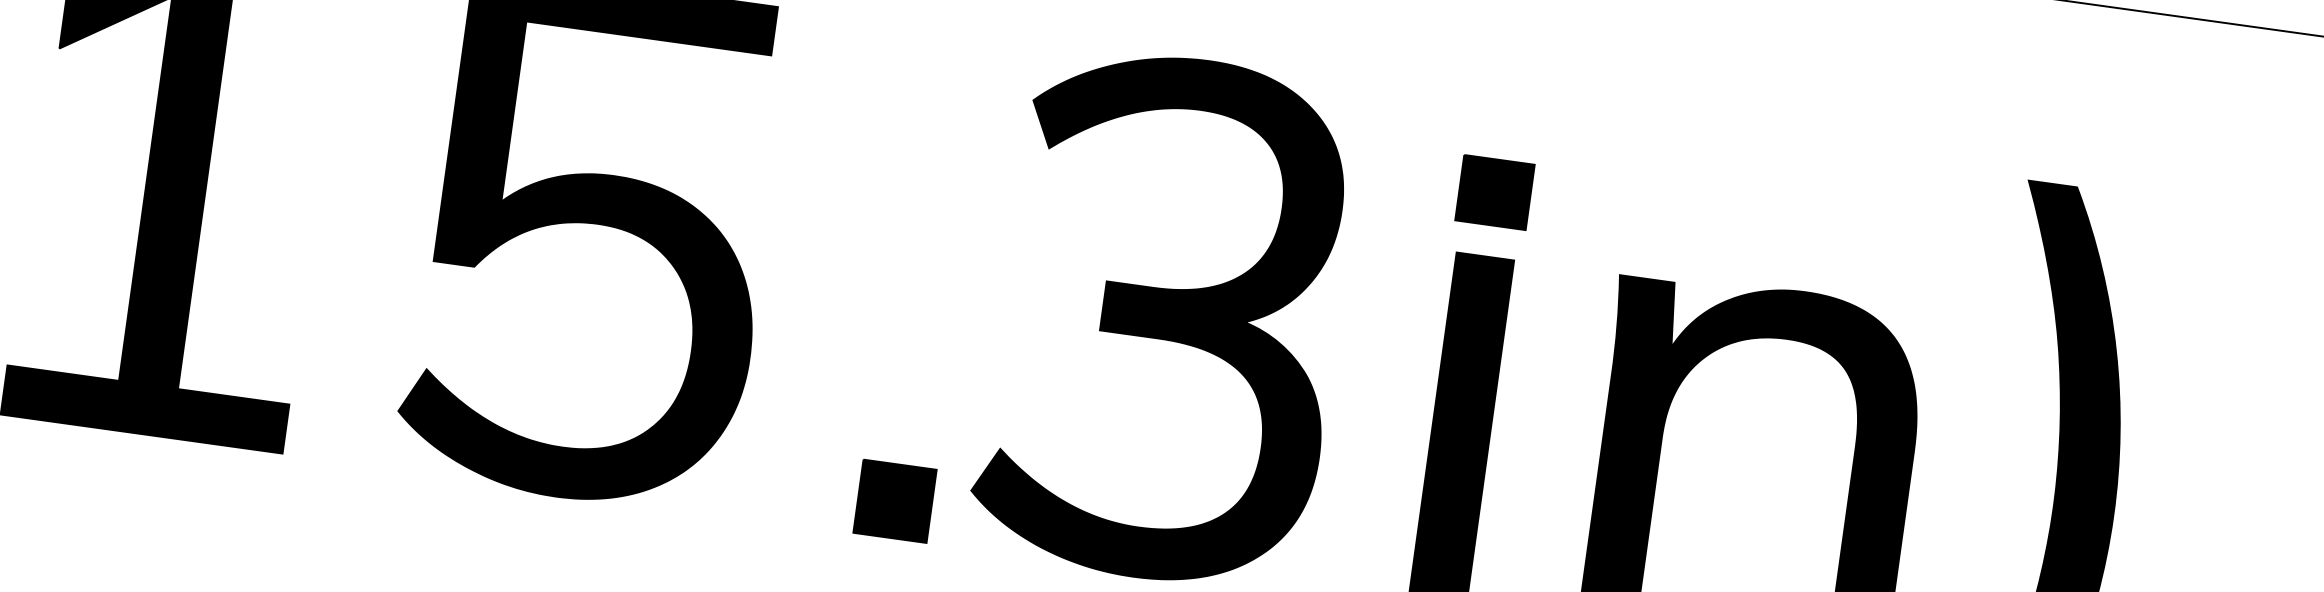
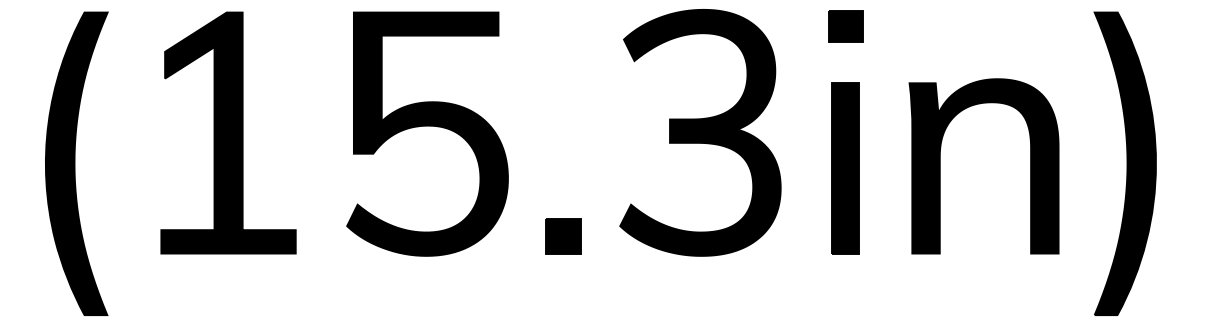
part: (1494, 191) -> (845, 26), moved
part: (895, 502) -> (563, 236), moved

